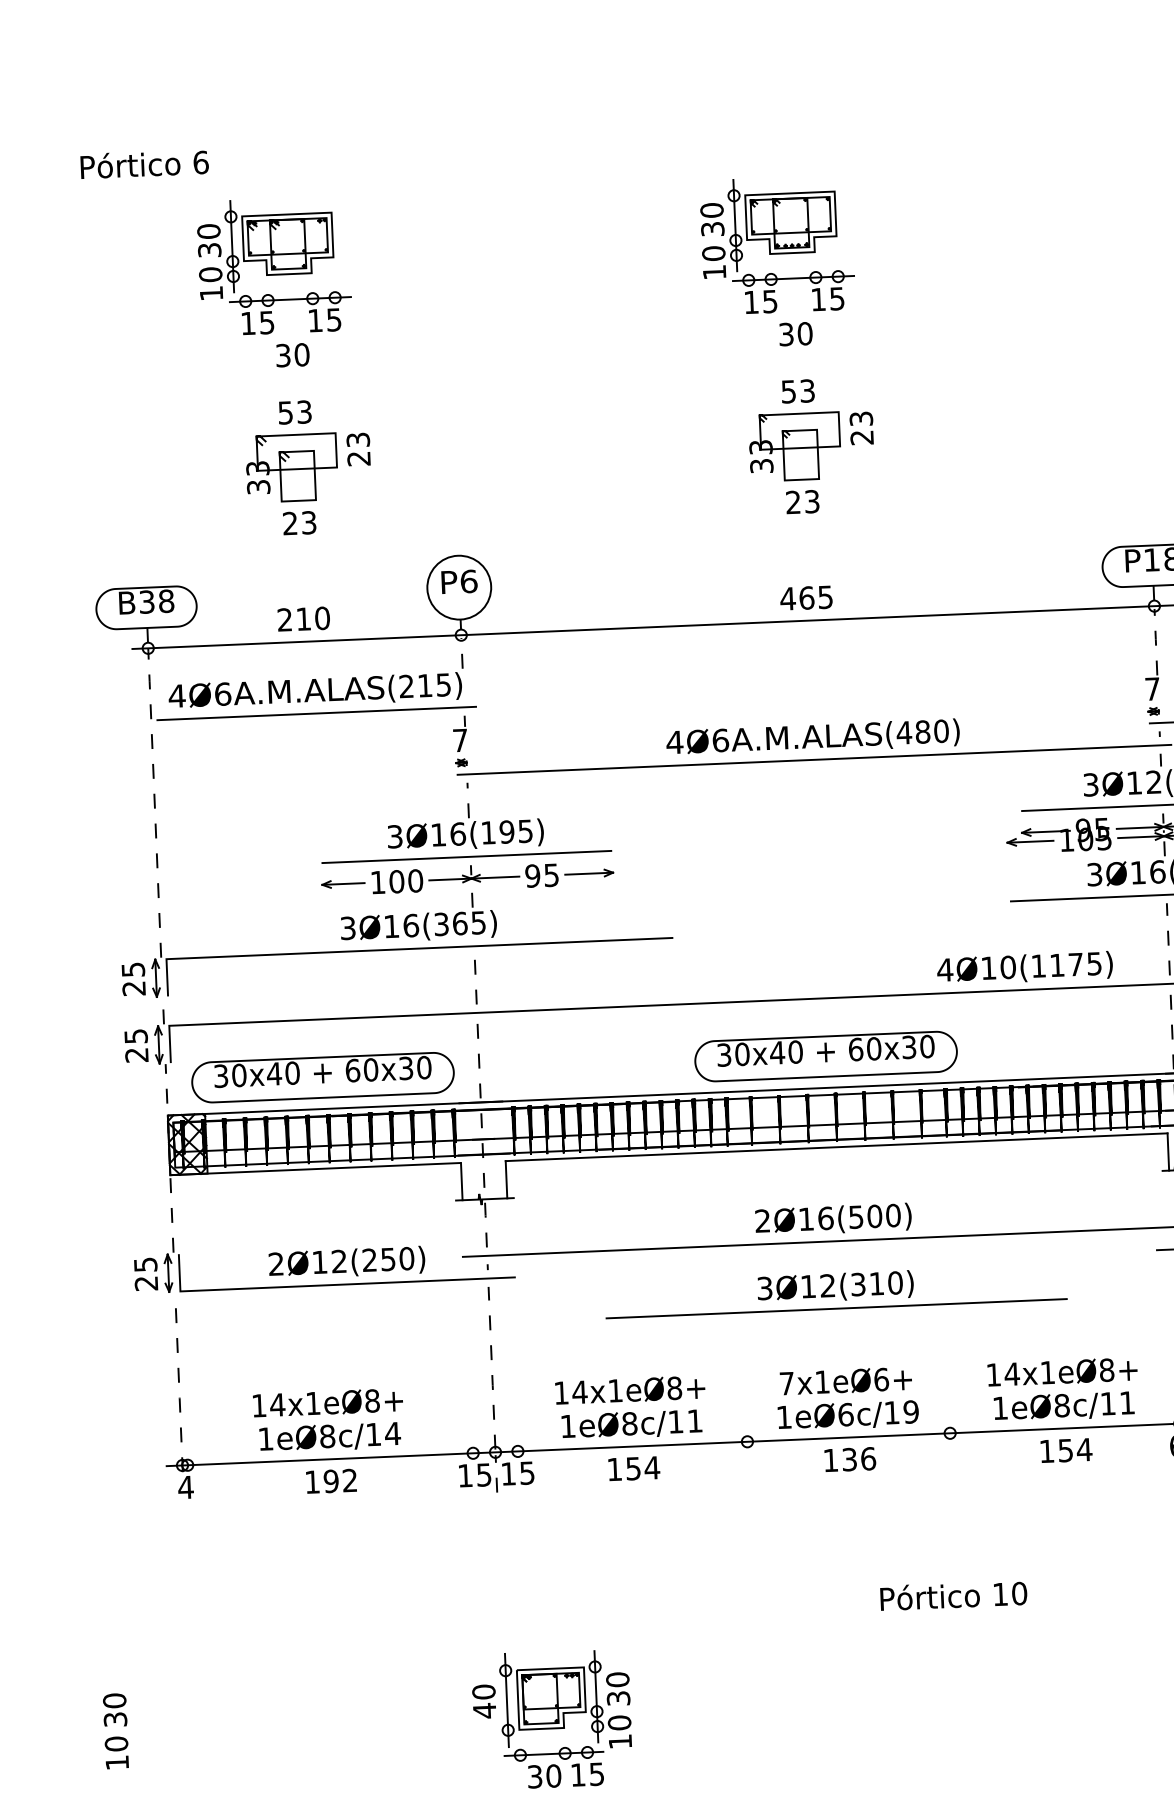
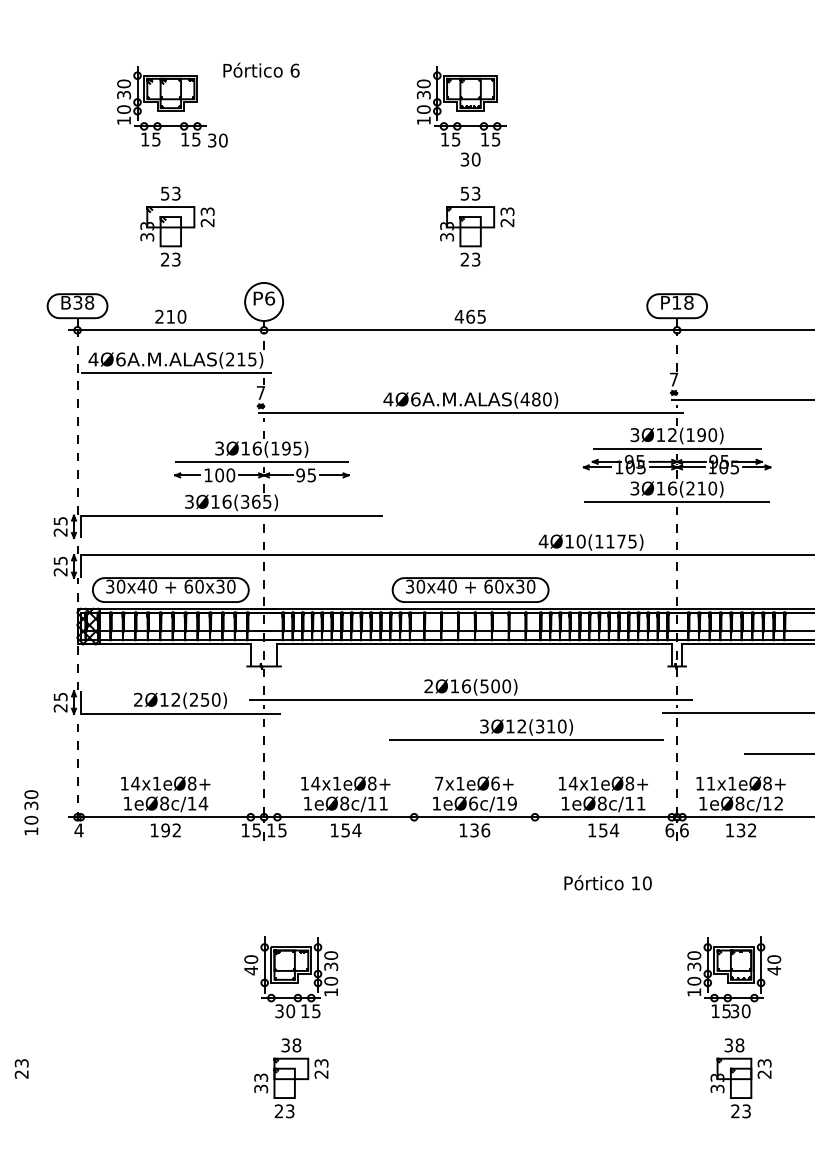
text: (144, 162) -> (261, 69), moved
text: (292, 355) -> (217, 140), moved
part: (835, 1290) -> (526, 729), moved
text: (952, 1594) -> (607, 882), moved
text: (116, 1730) -> (31, 812), moved

